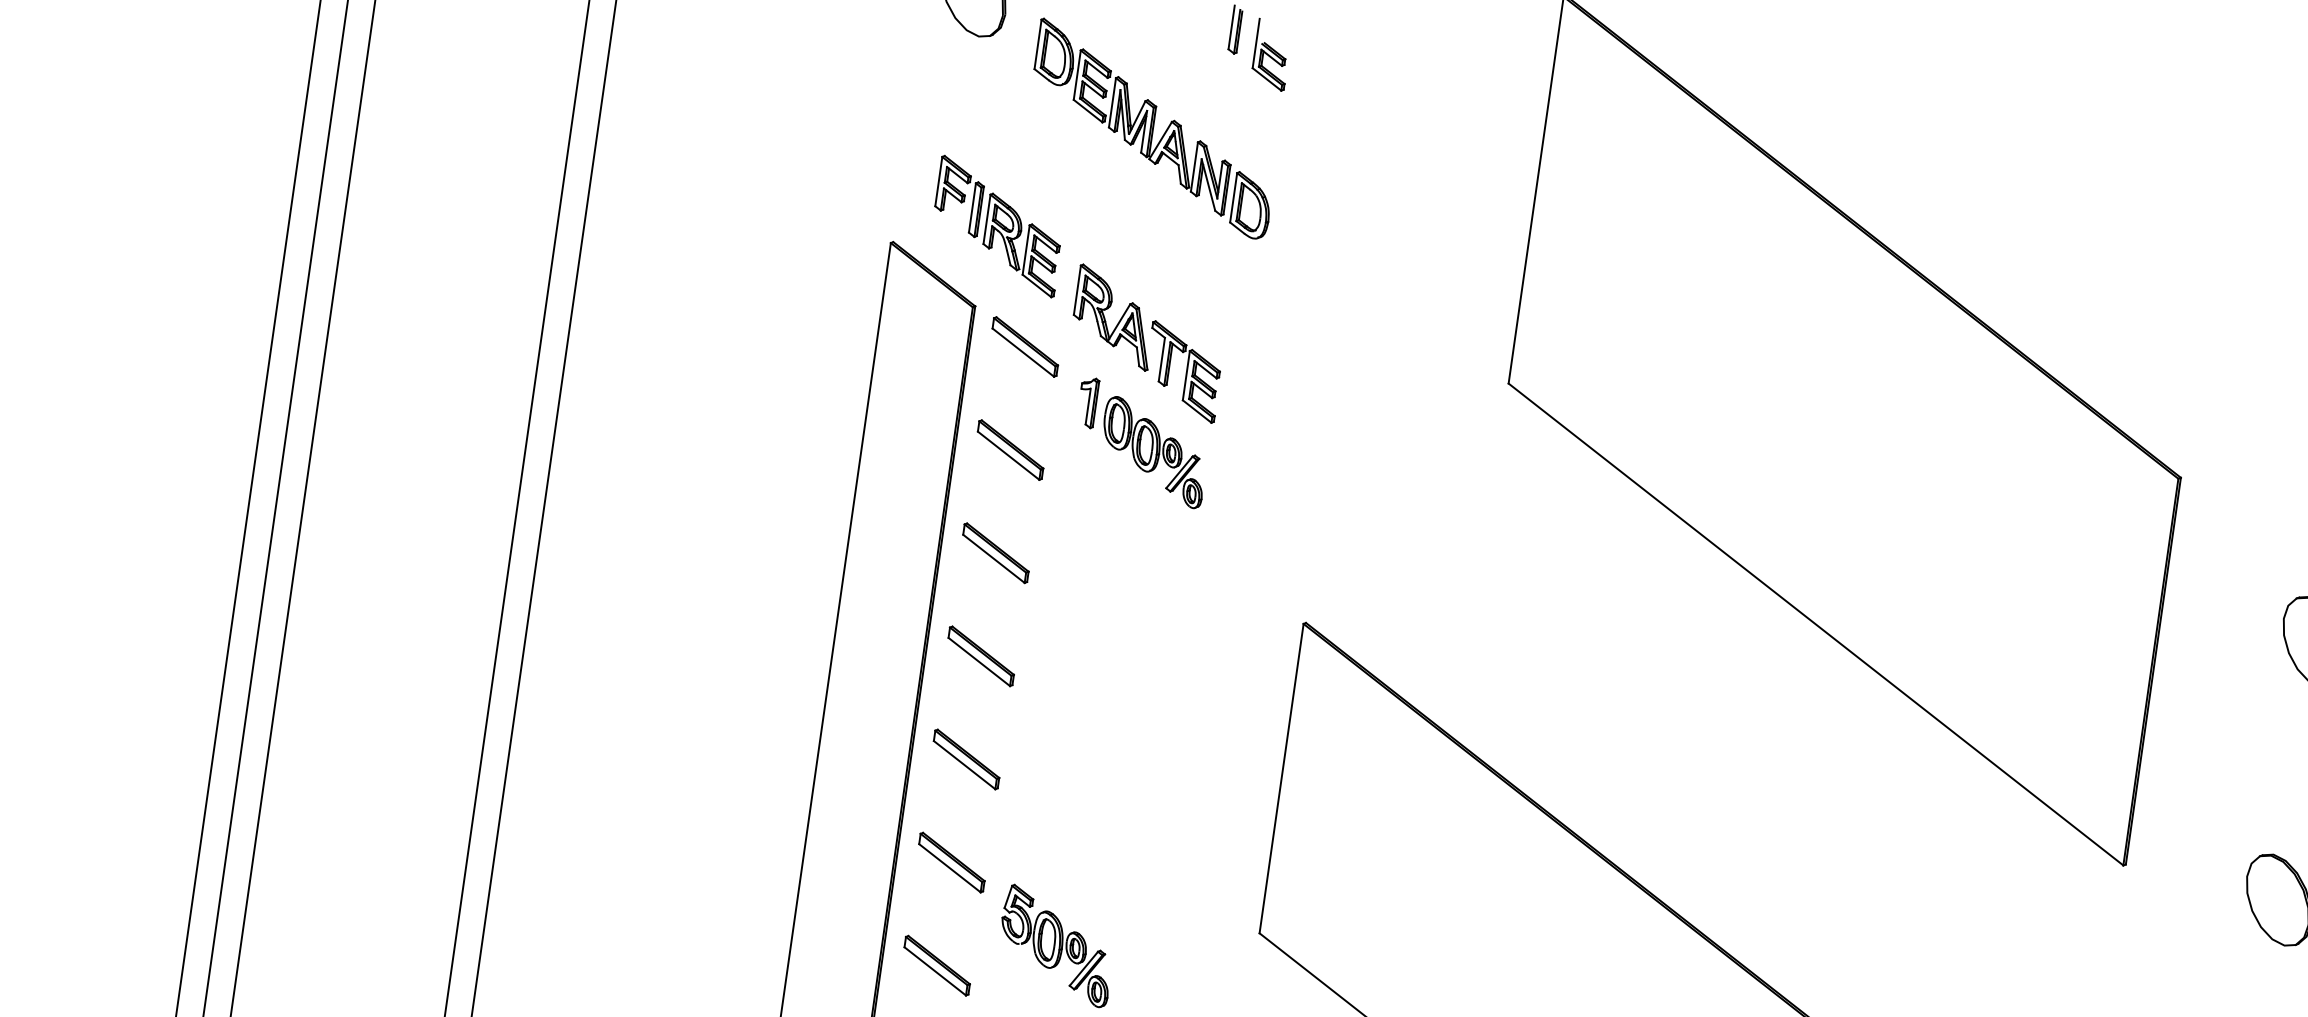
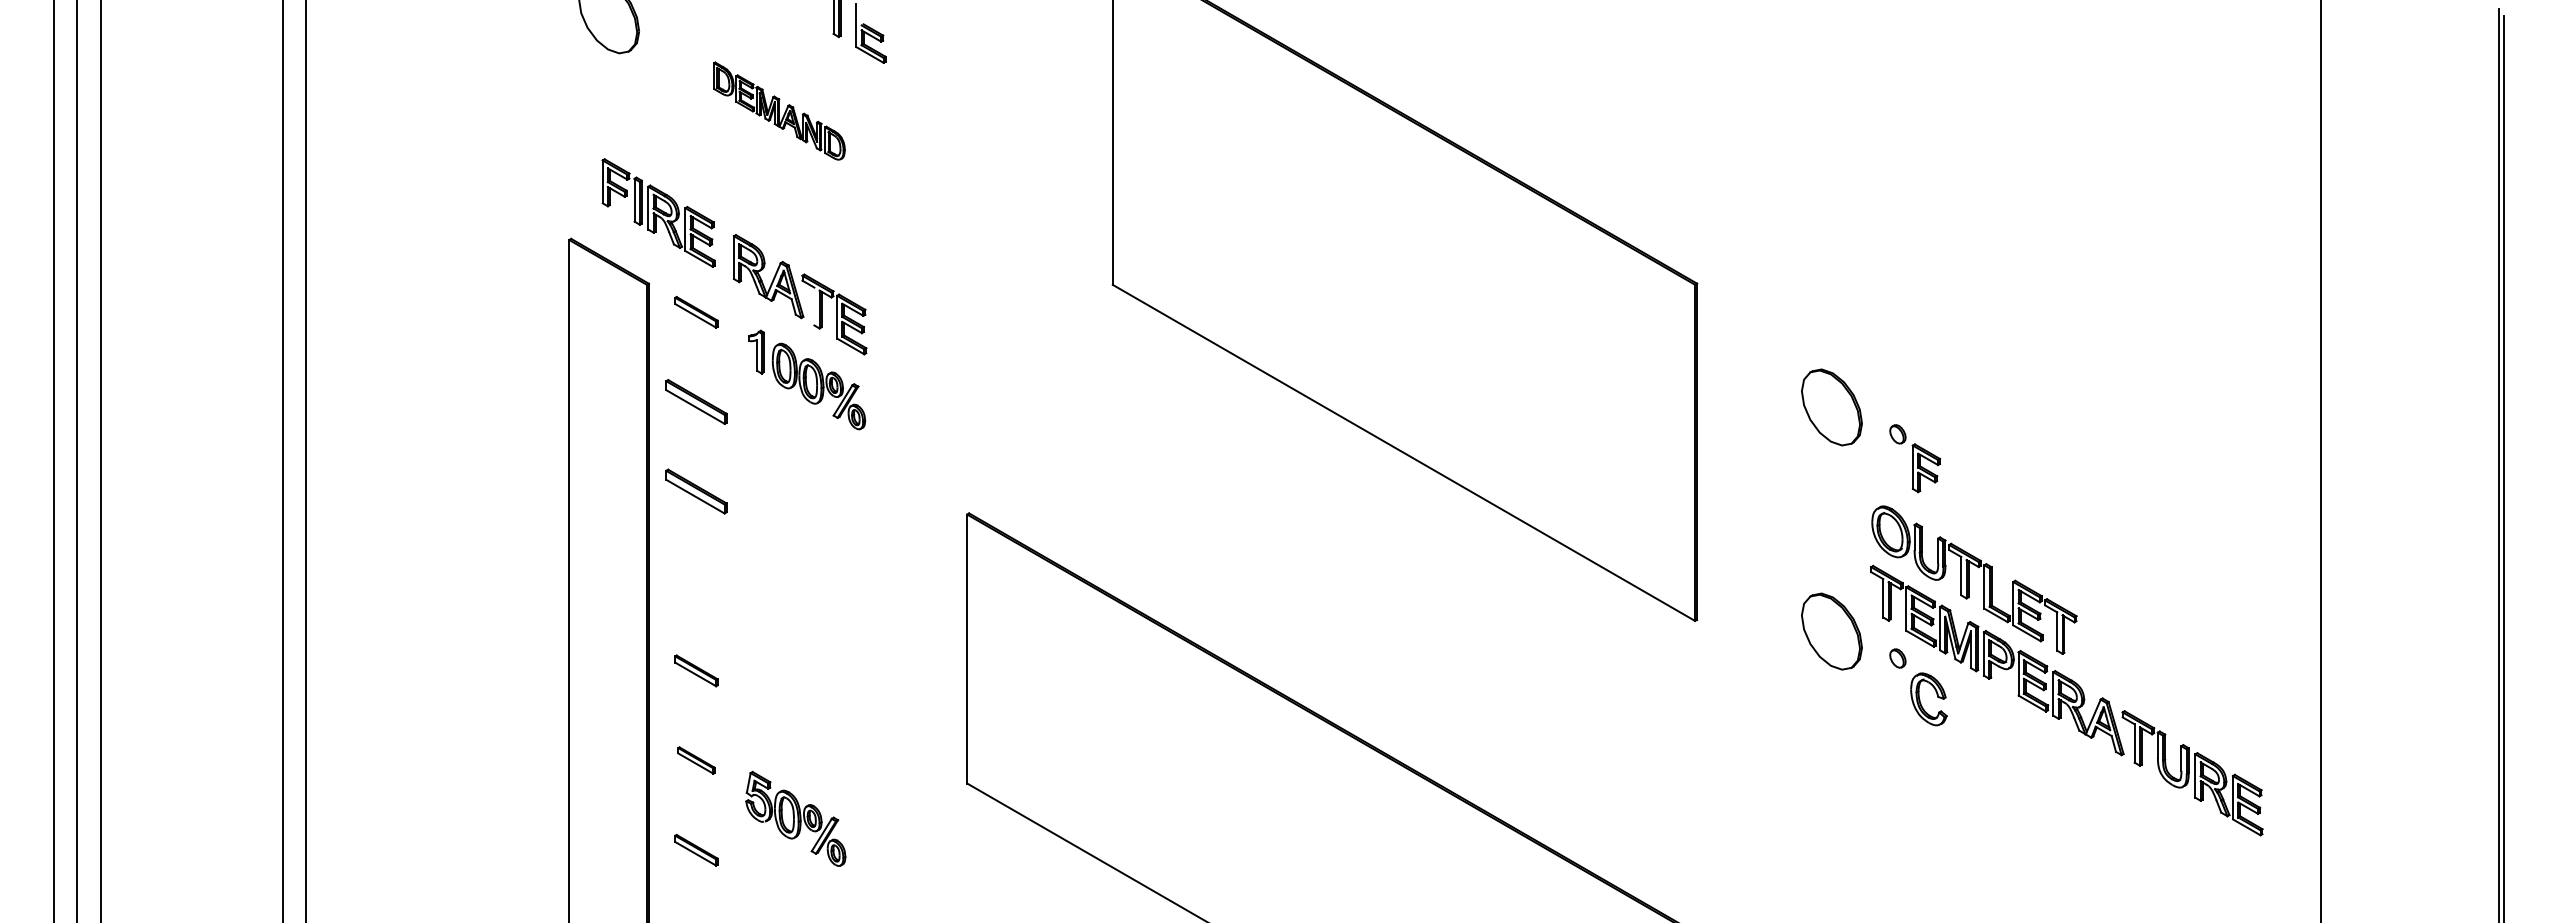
part: (1153, 128) -> (779, 110), size x0.6
part: (1025, 347) -> (696, 312), size x0.7
line: (1161, 359) -> (814, 306), removed
part: (981, 656) -> (696, 581), removed
part: (966, 758) -> (696, 670), size x0.7
part: (951, 862) -> (696, 760), size x0.6
part: (937, 966) -> (696, 850), size x0.7

